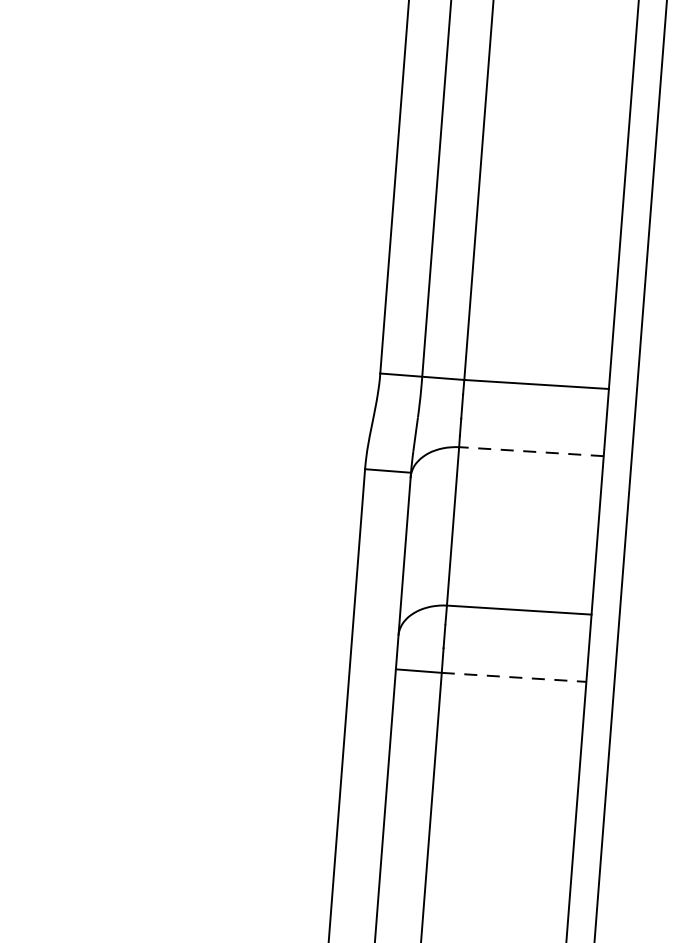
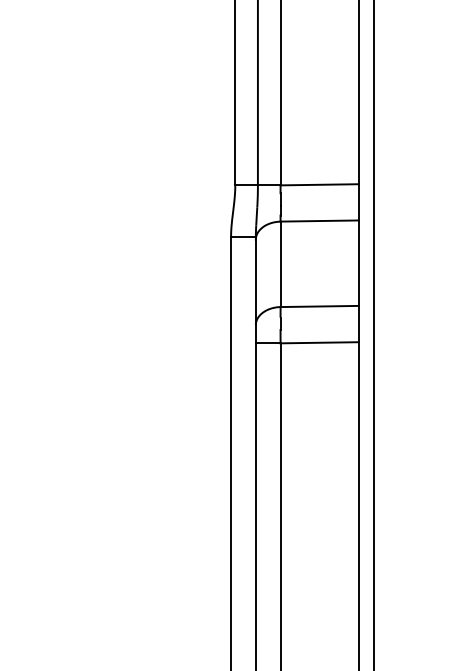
line: (531, 452) -> (319, 221), dashed -> solid
line: (514, 676) -> (319, 342), dashed -> solid

